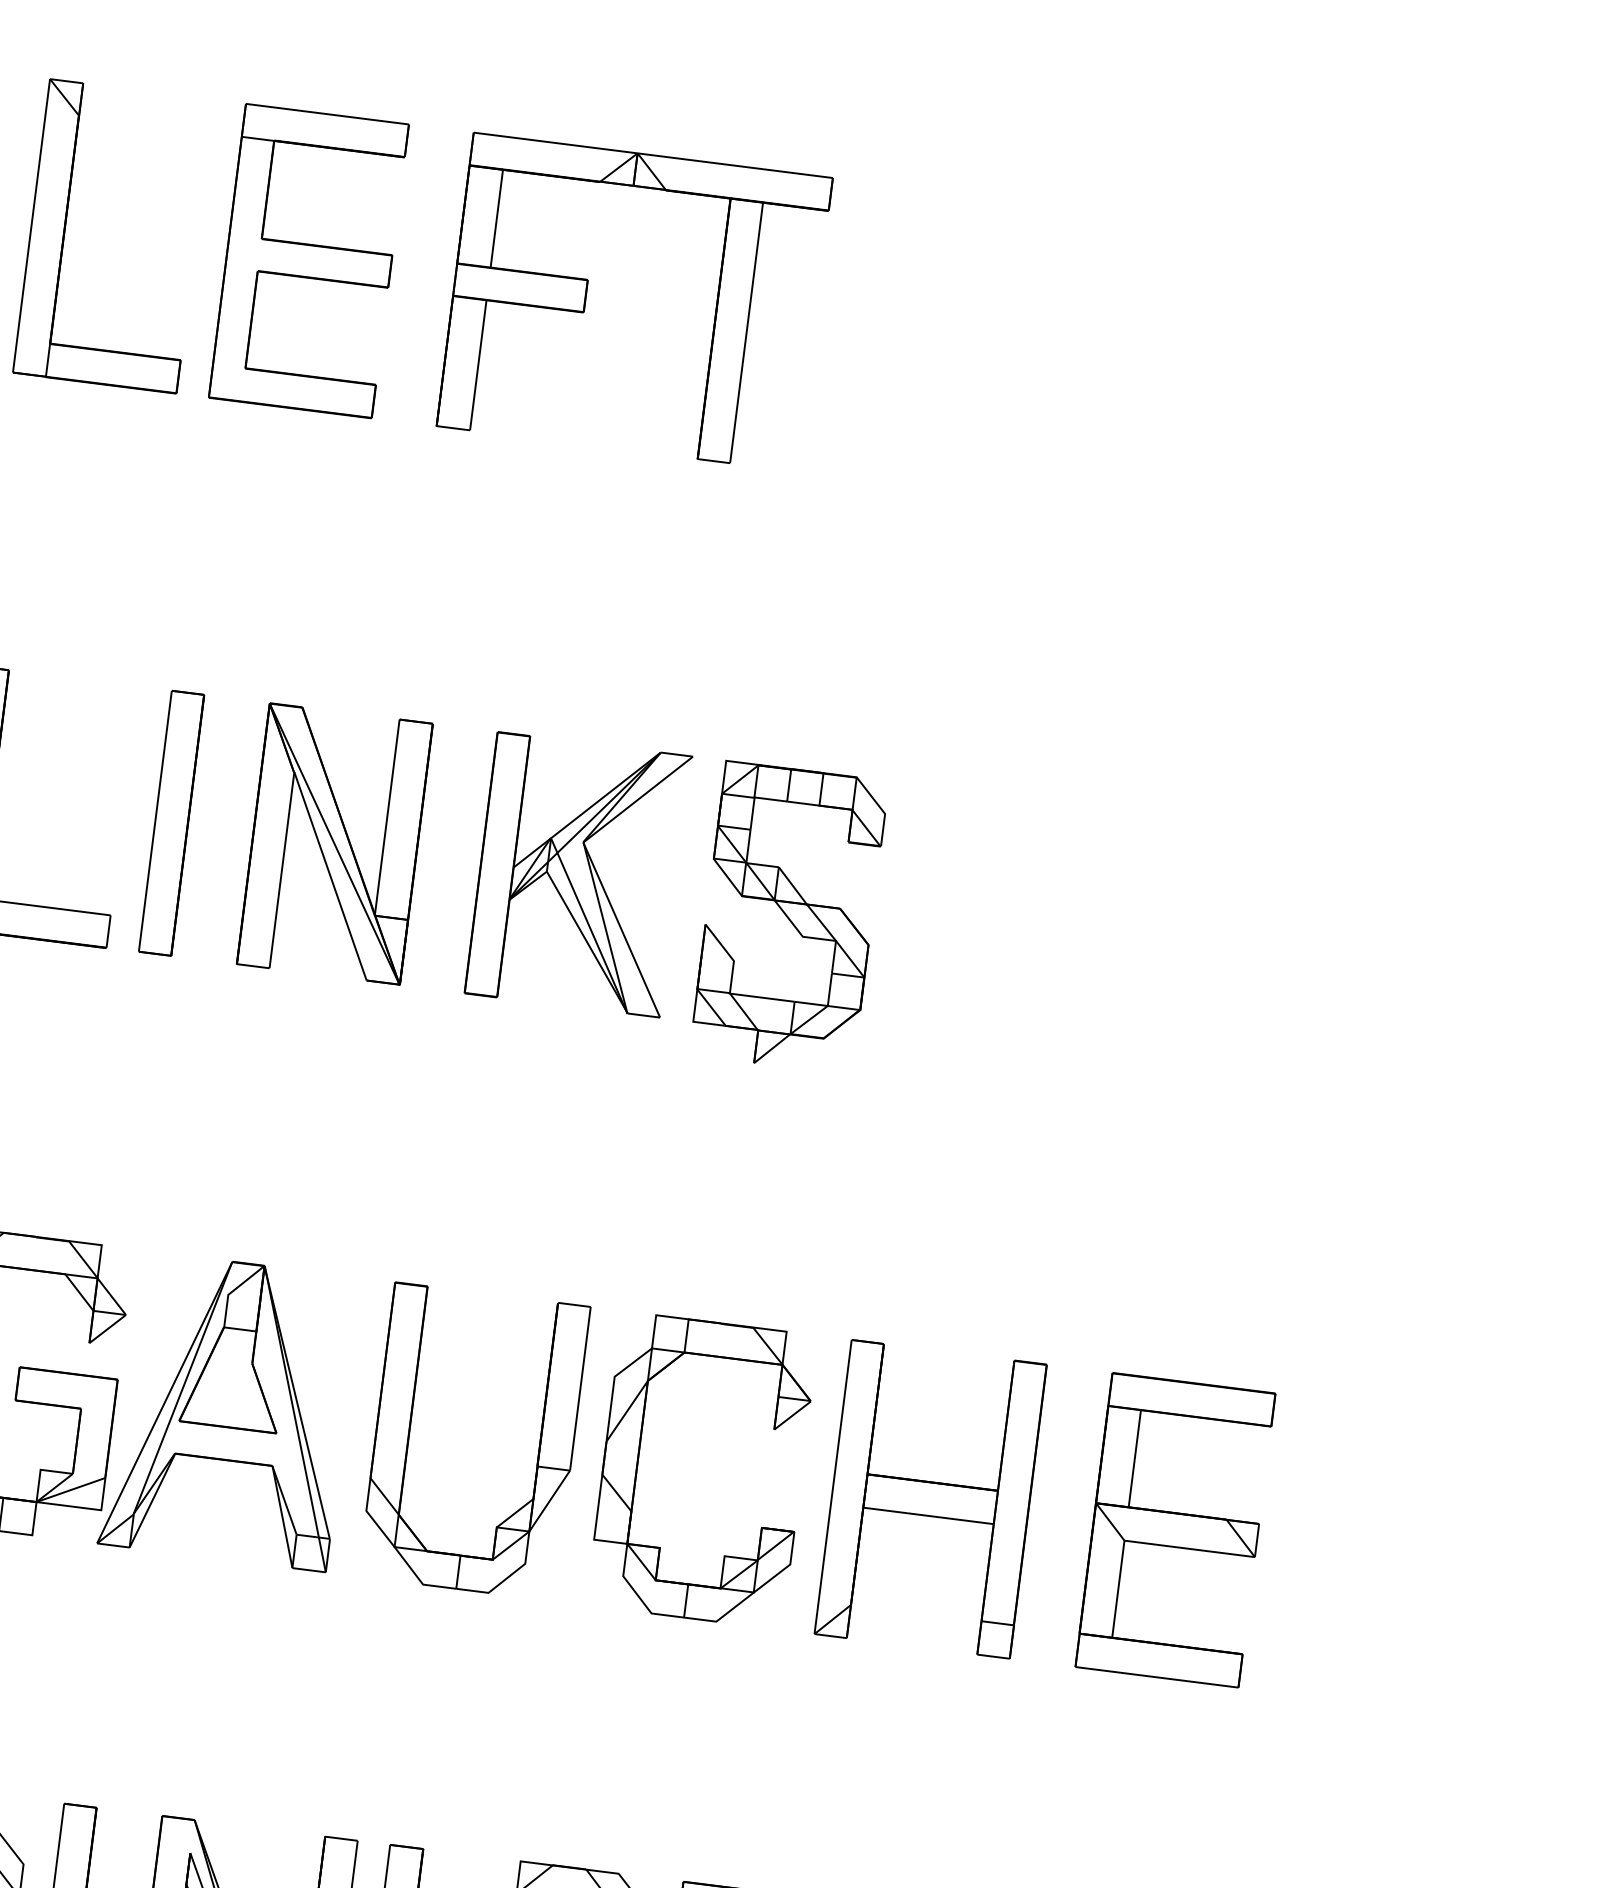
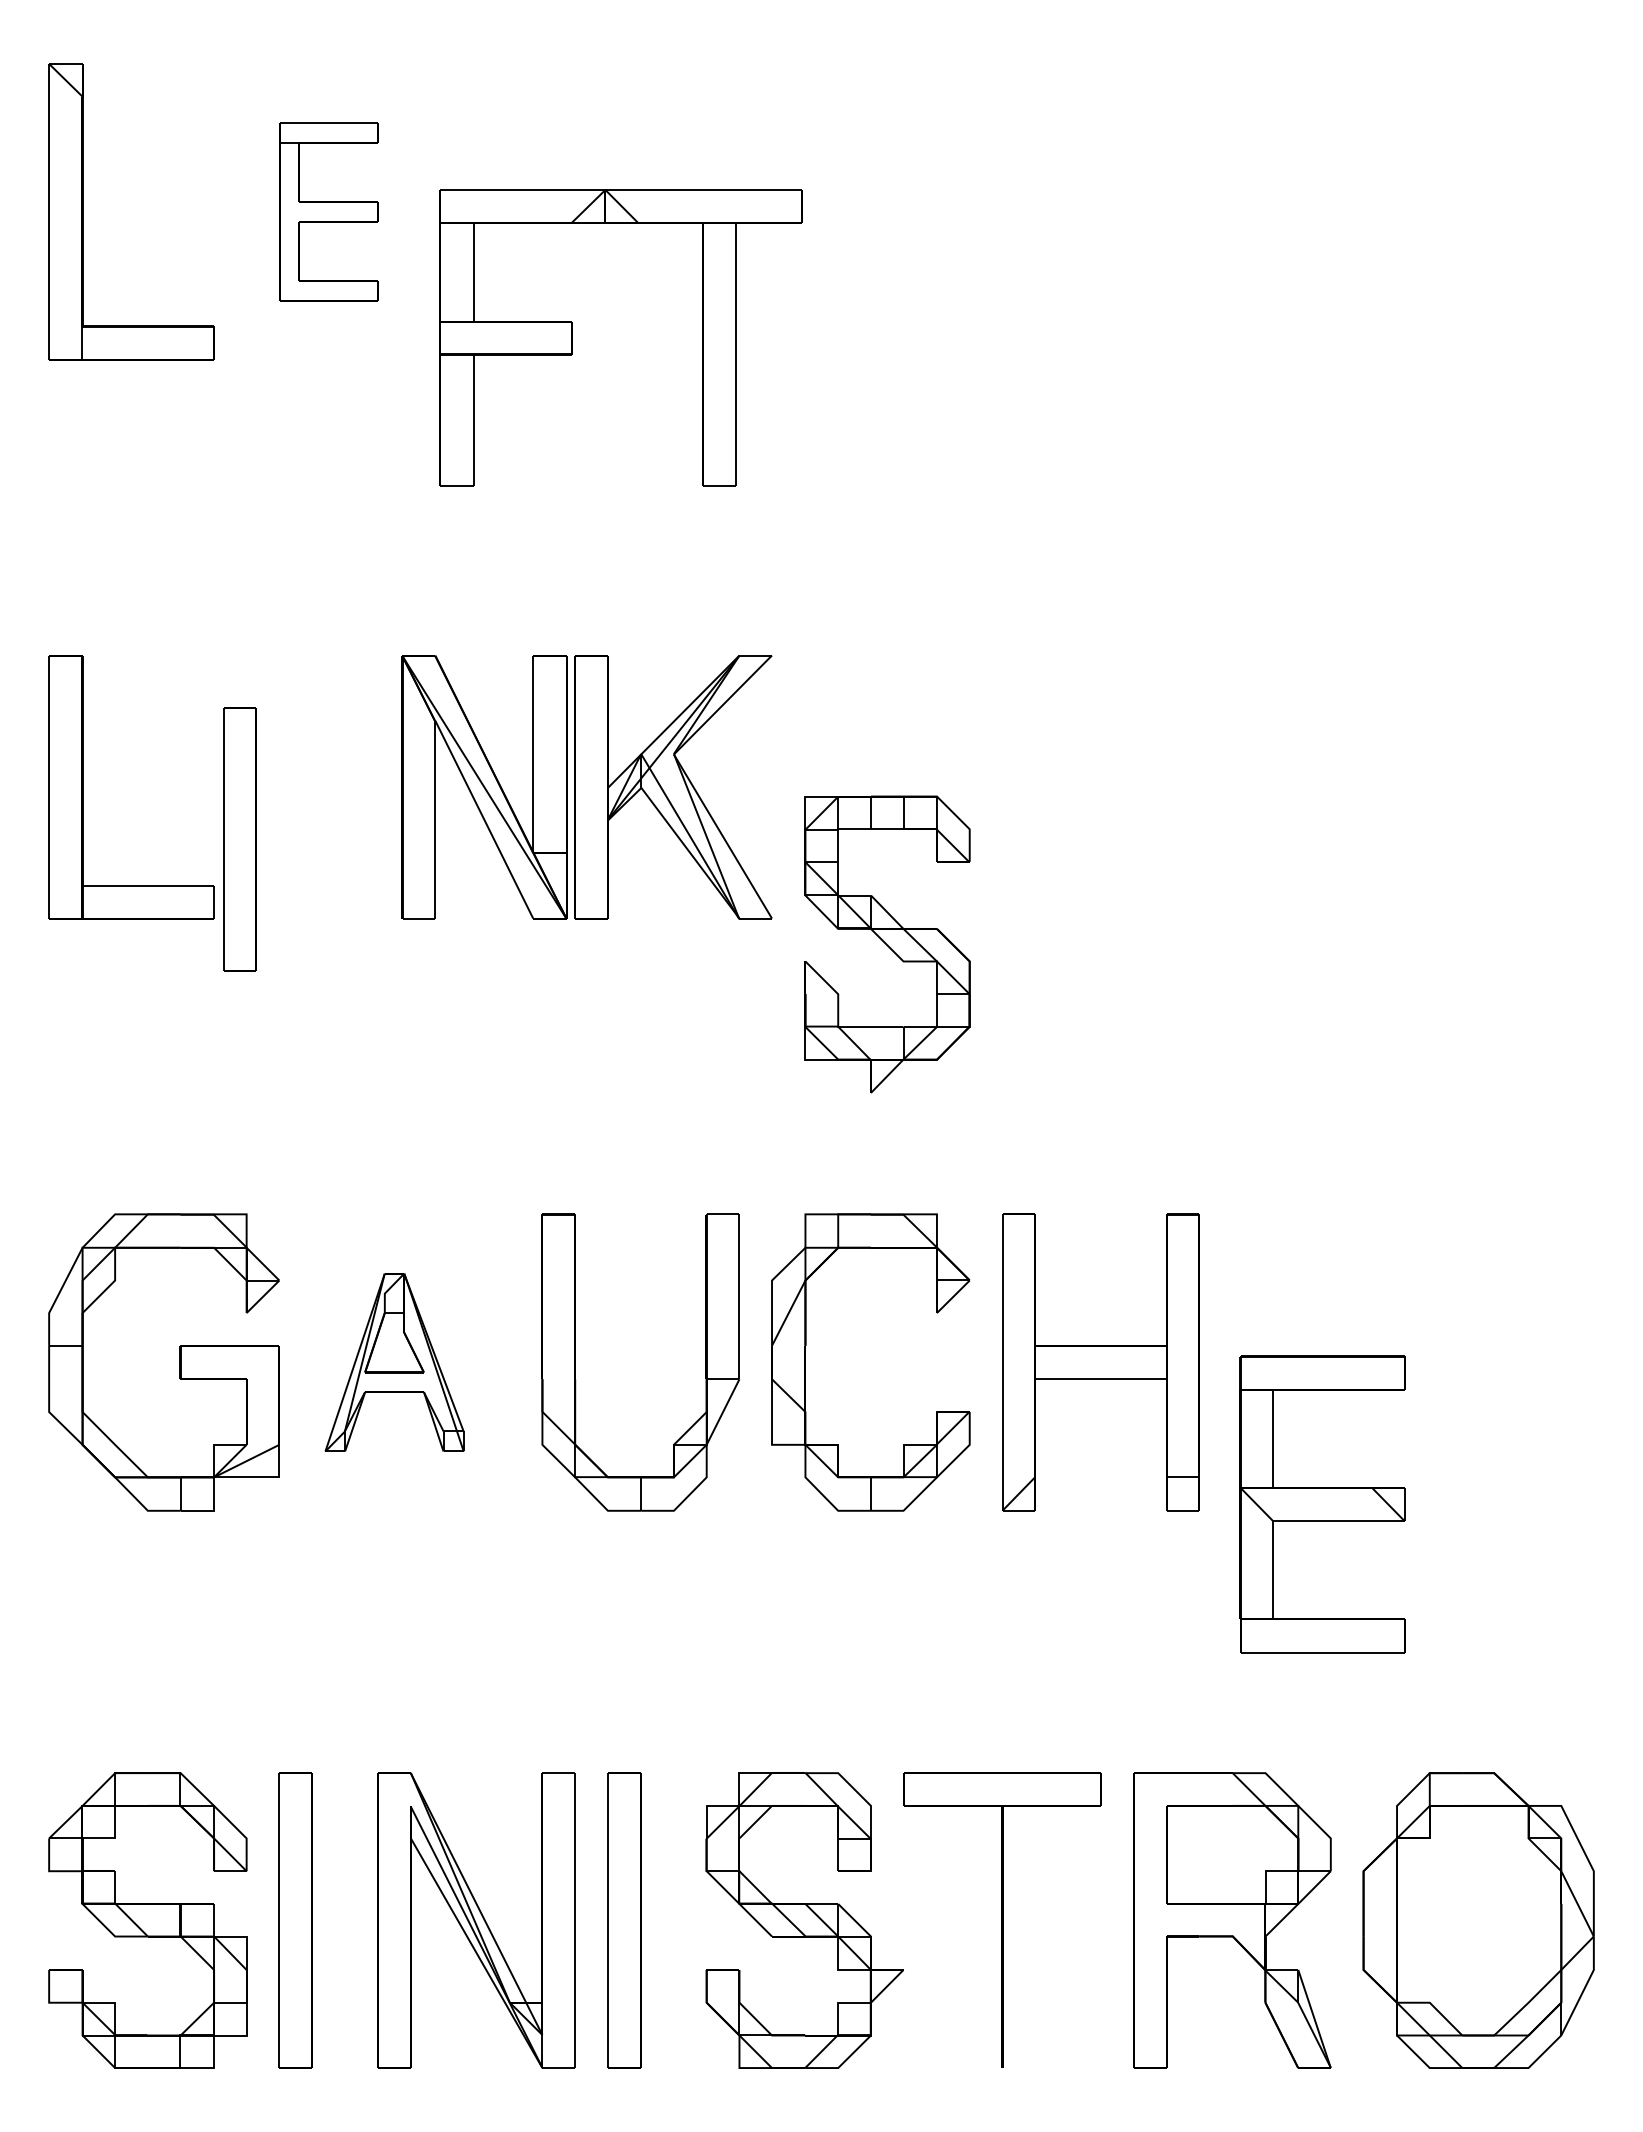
part: (308, 260) -> (328, 211), size x0.6
part: (586, 295) -> (572, 337), moved
part: (171, 823) -> (239, 839), moved
part: (334, 844) -> (484, 787), moved
part: (789, 917) -> (887, 944), moved
part: (229, 1410) -> (394, 1362), size x0.6
part: (1175, 1530) -> (1322, 1504), moved

